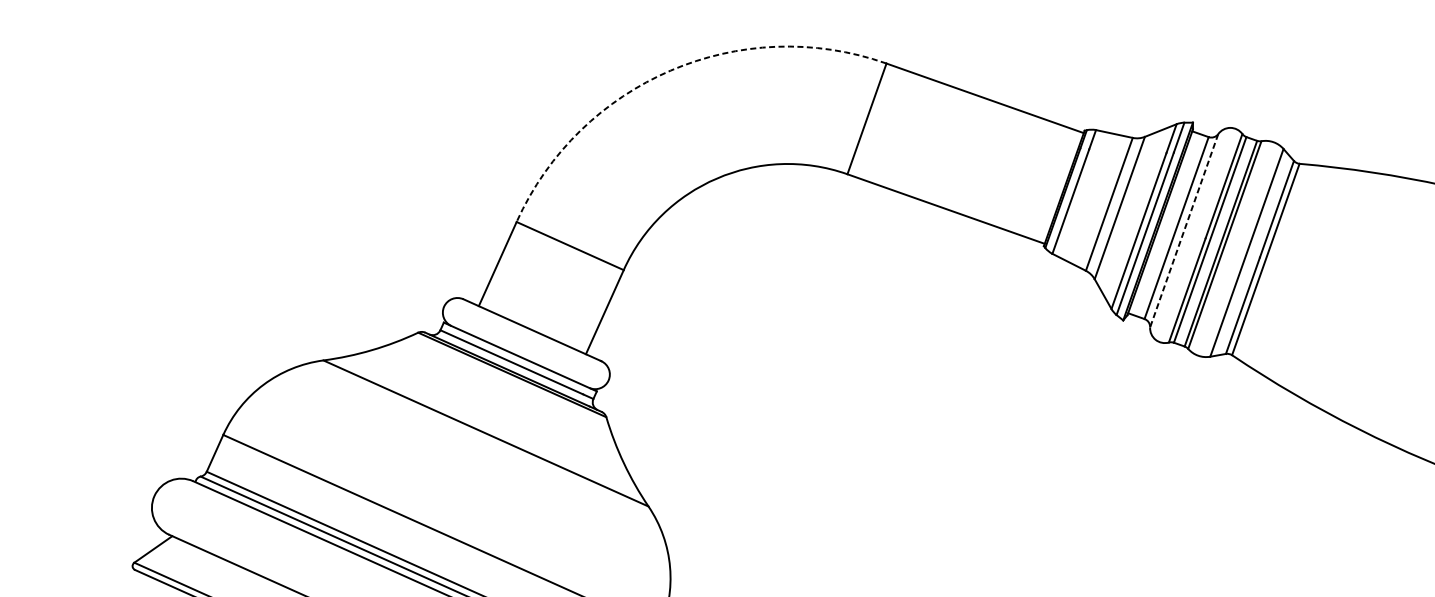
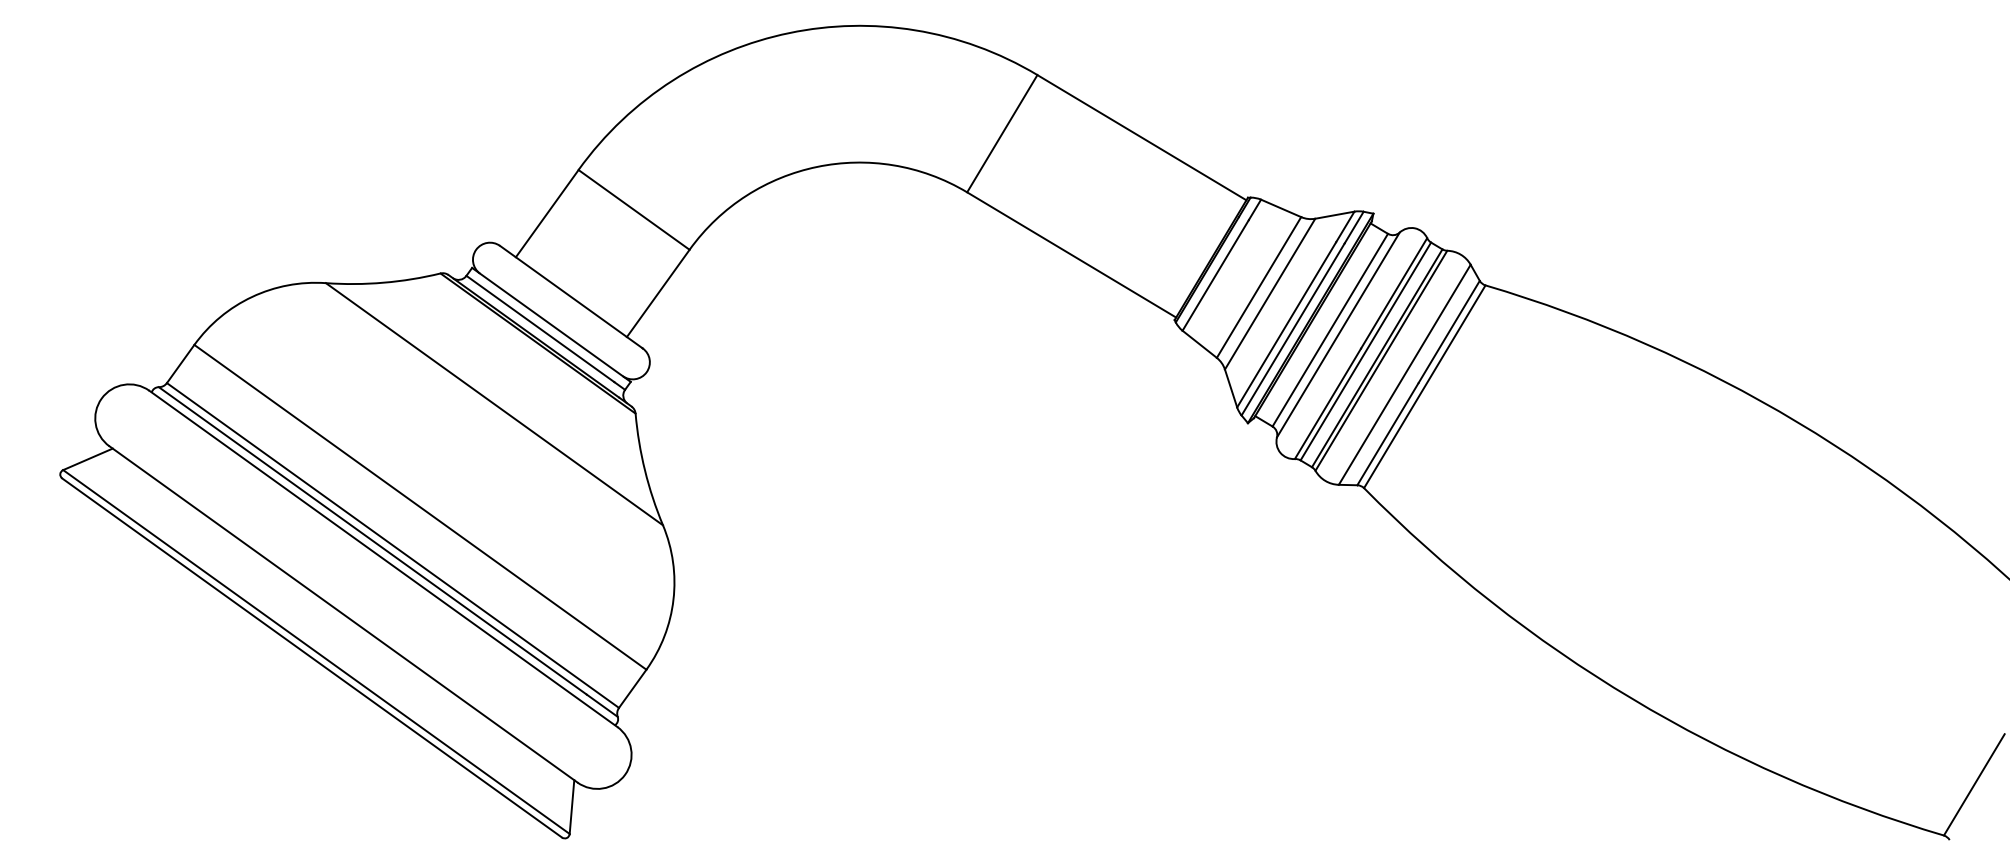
arc: (670, 71) -> (789, 33), dashed -> solid
line: (1184, 231) -> (1338, 335), dashed -> solid

